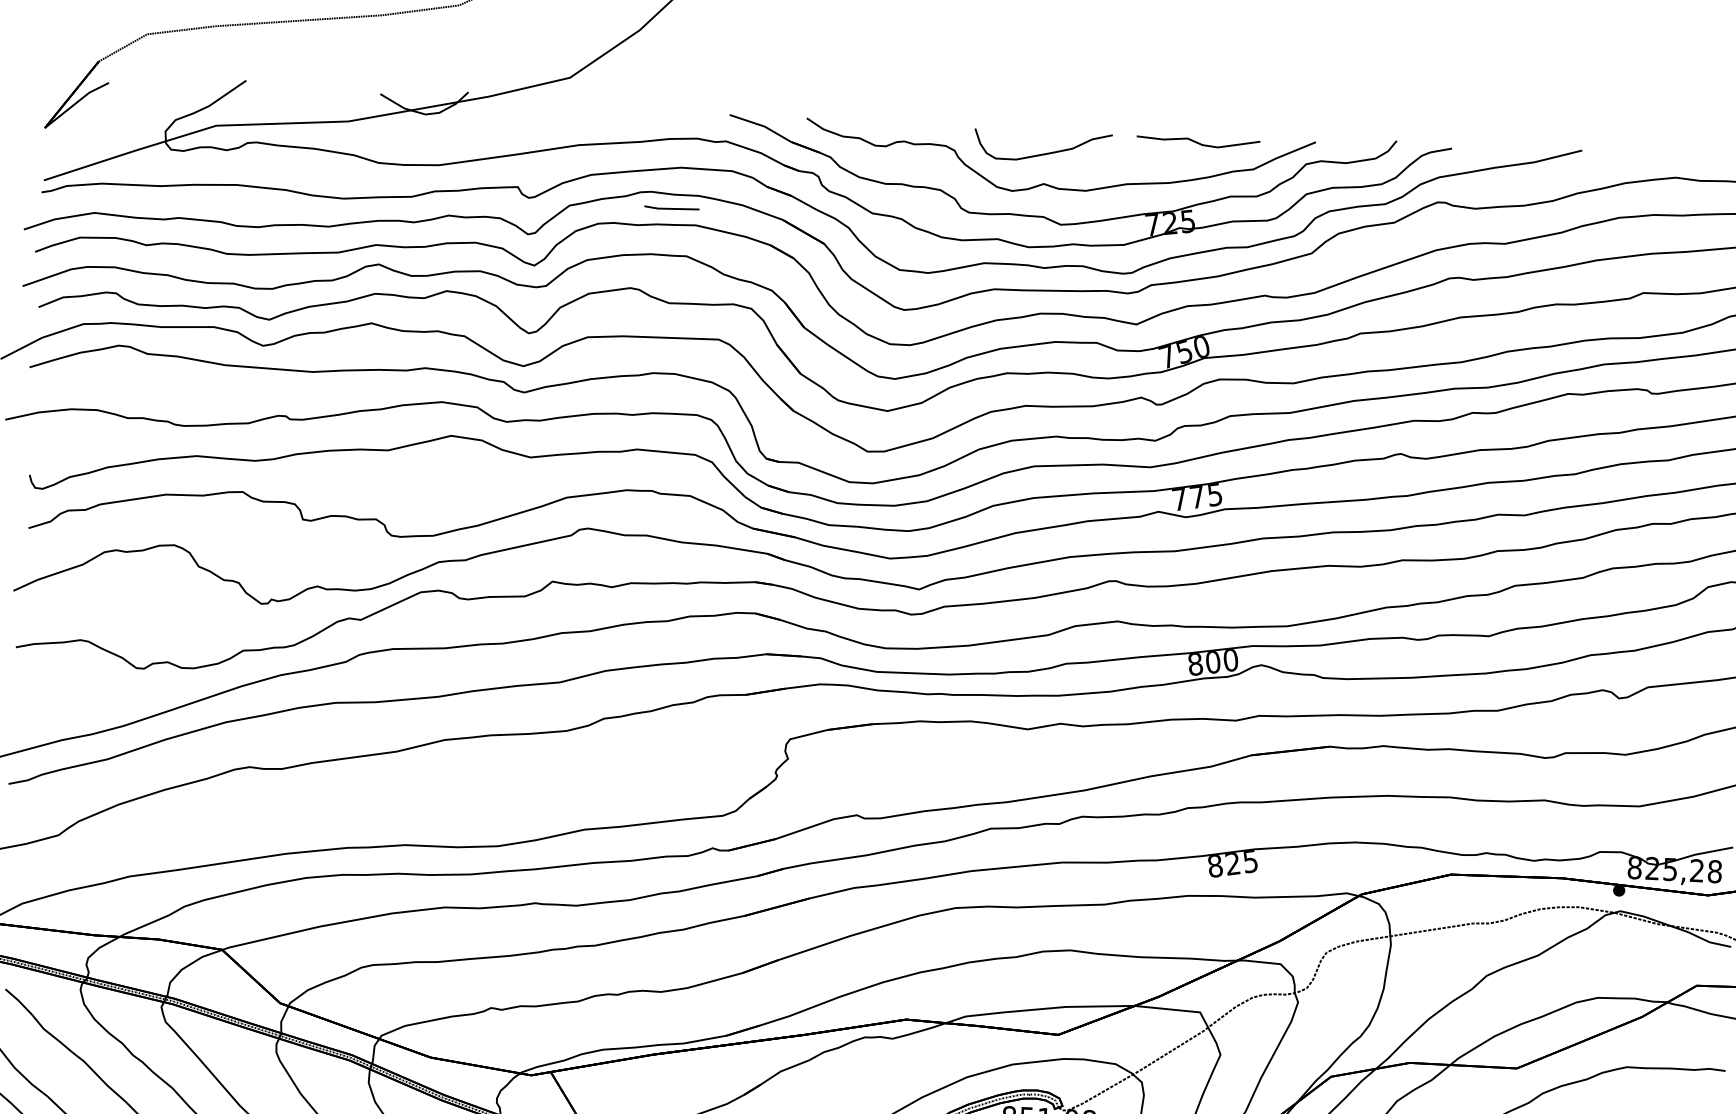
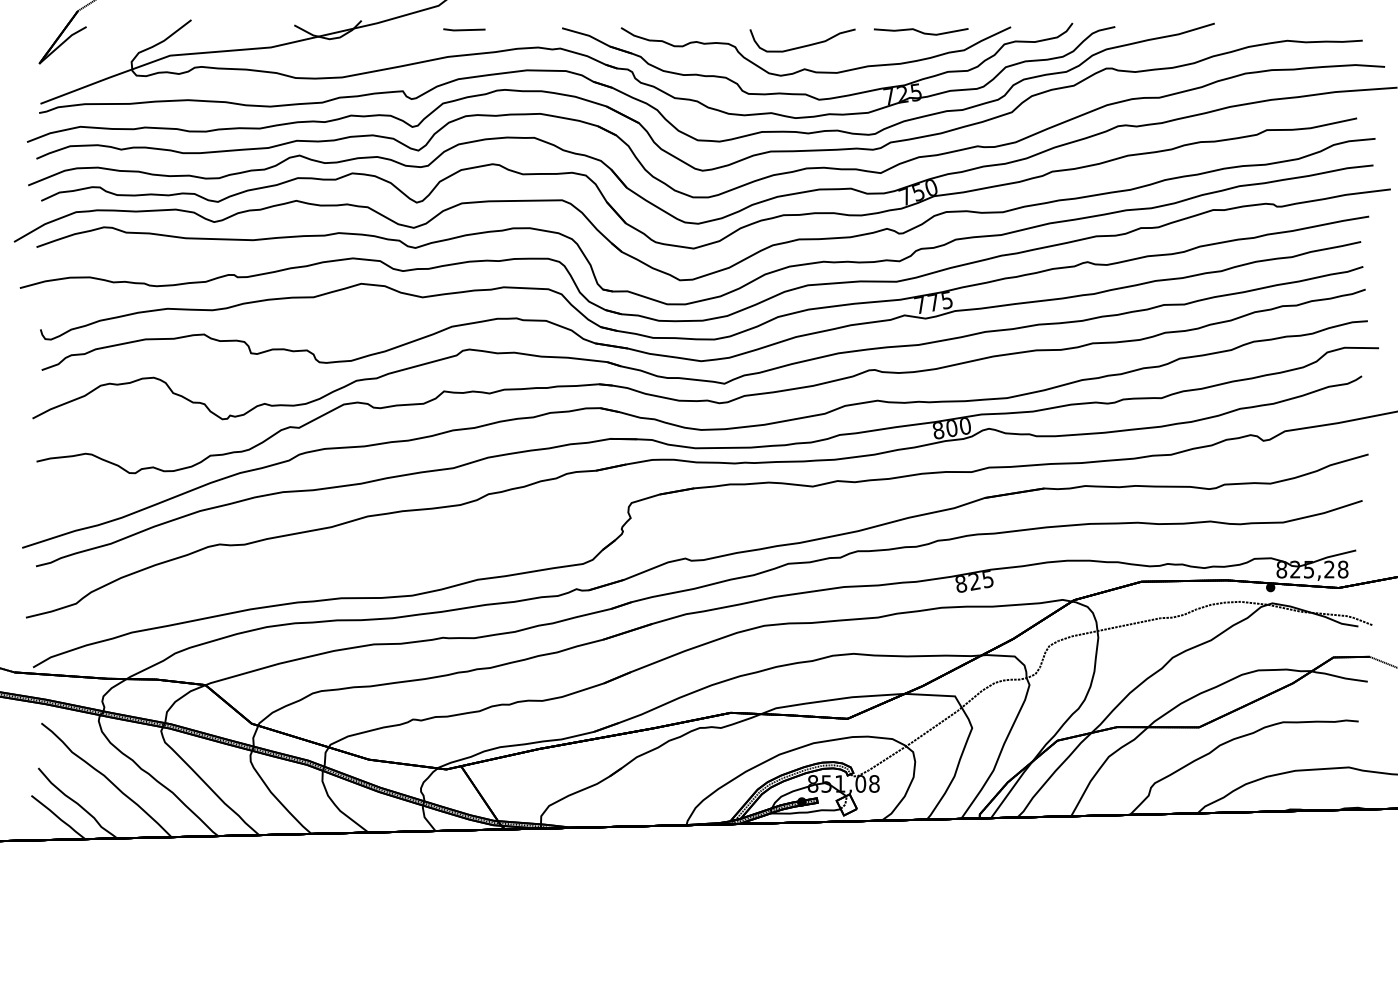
line: (672, 208) -> (464, 29), moved

